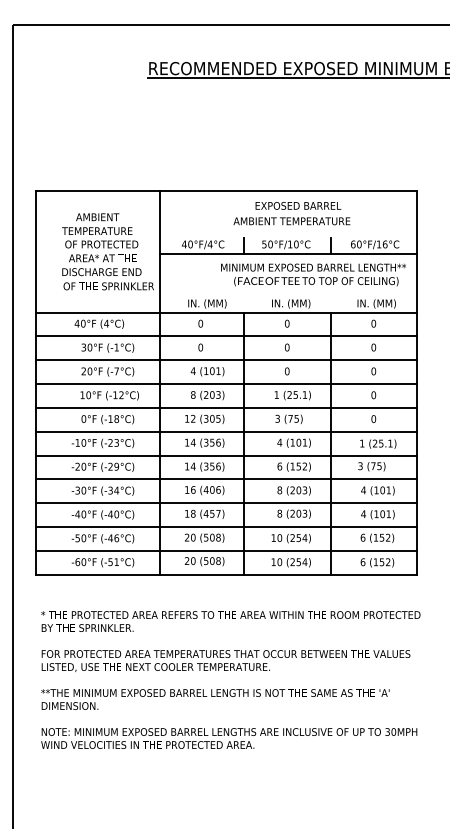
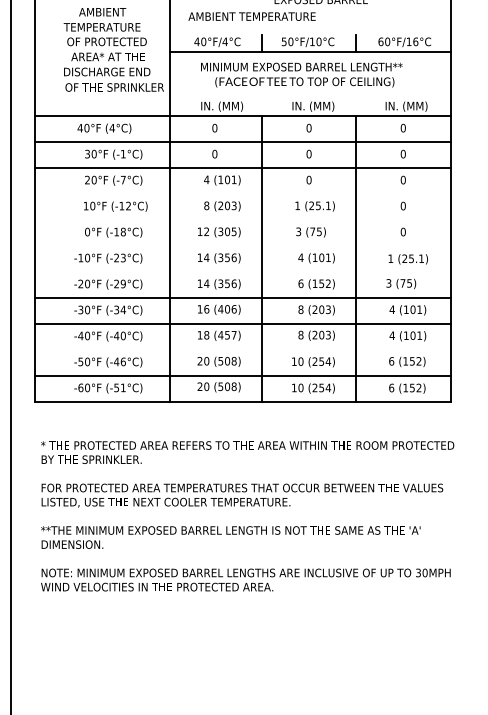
text: (291, 221) -> (251, 16), moved
text: (313, 274) -> (301, 74), moved
line: (226, 384) -> (242, 194), removed
line: (226, 407) -> (242, 219), removed
line: (226, 431) -> (242, 245), removed
line: (226, 455) -> (242, 271), removed
line: (226, 527) -> (242, 350), removed

